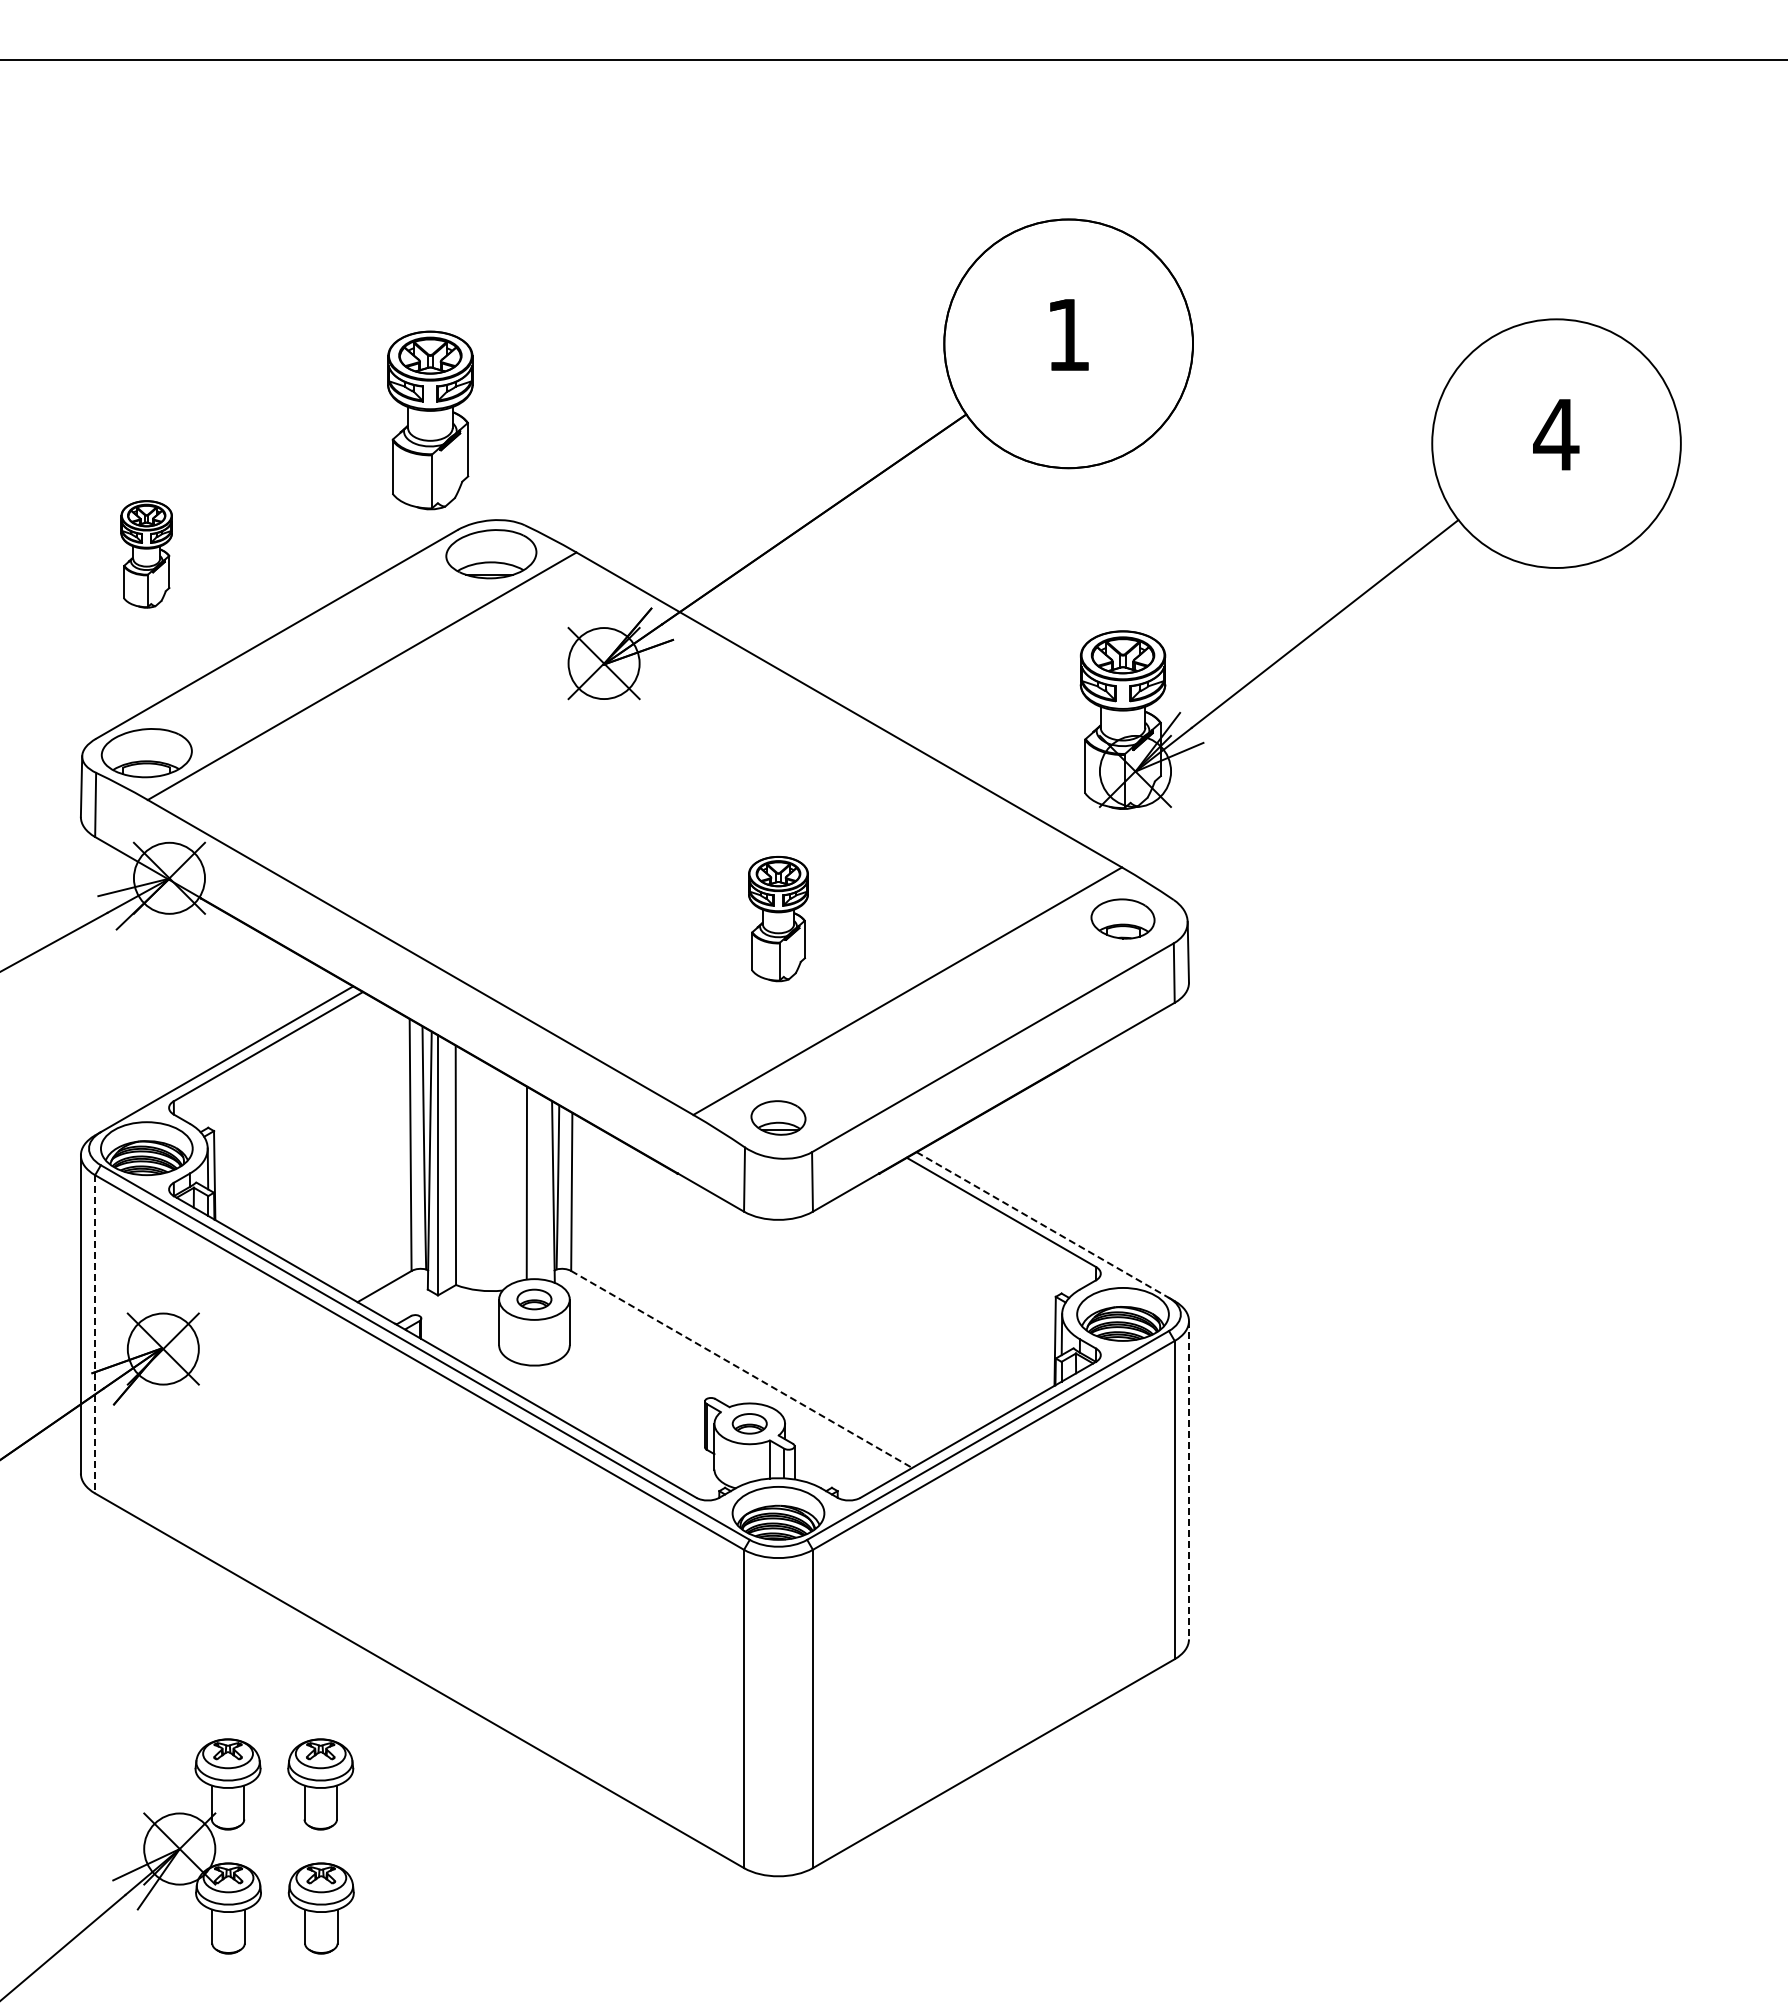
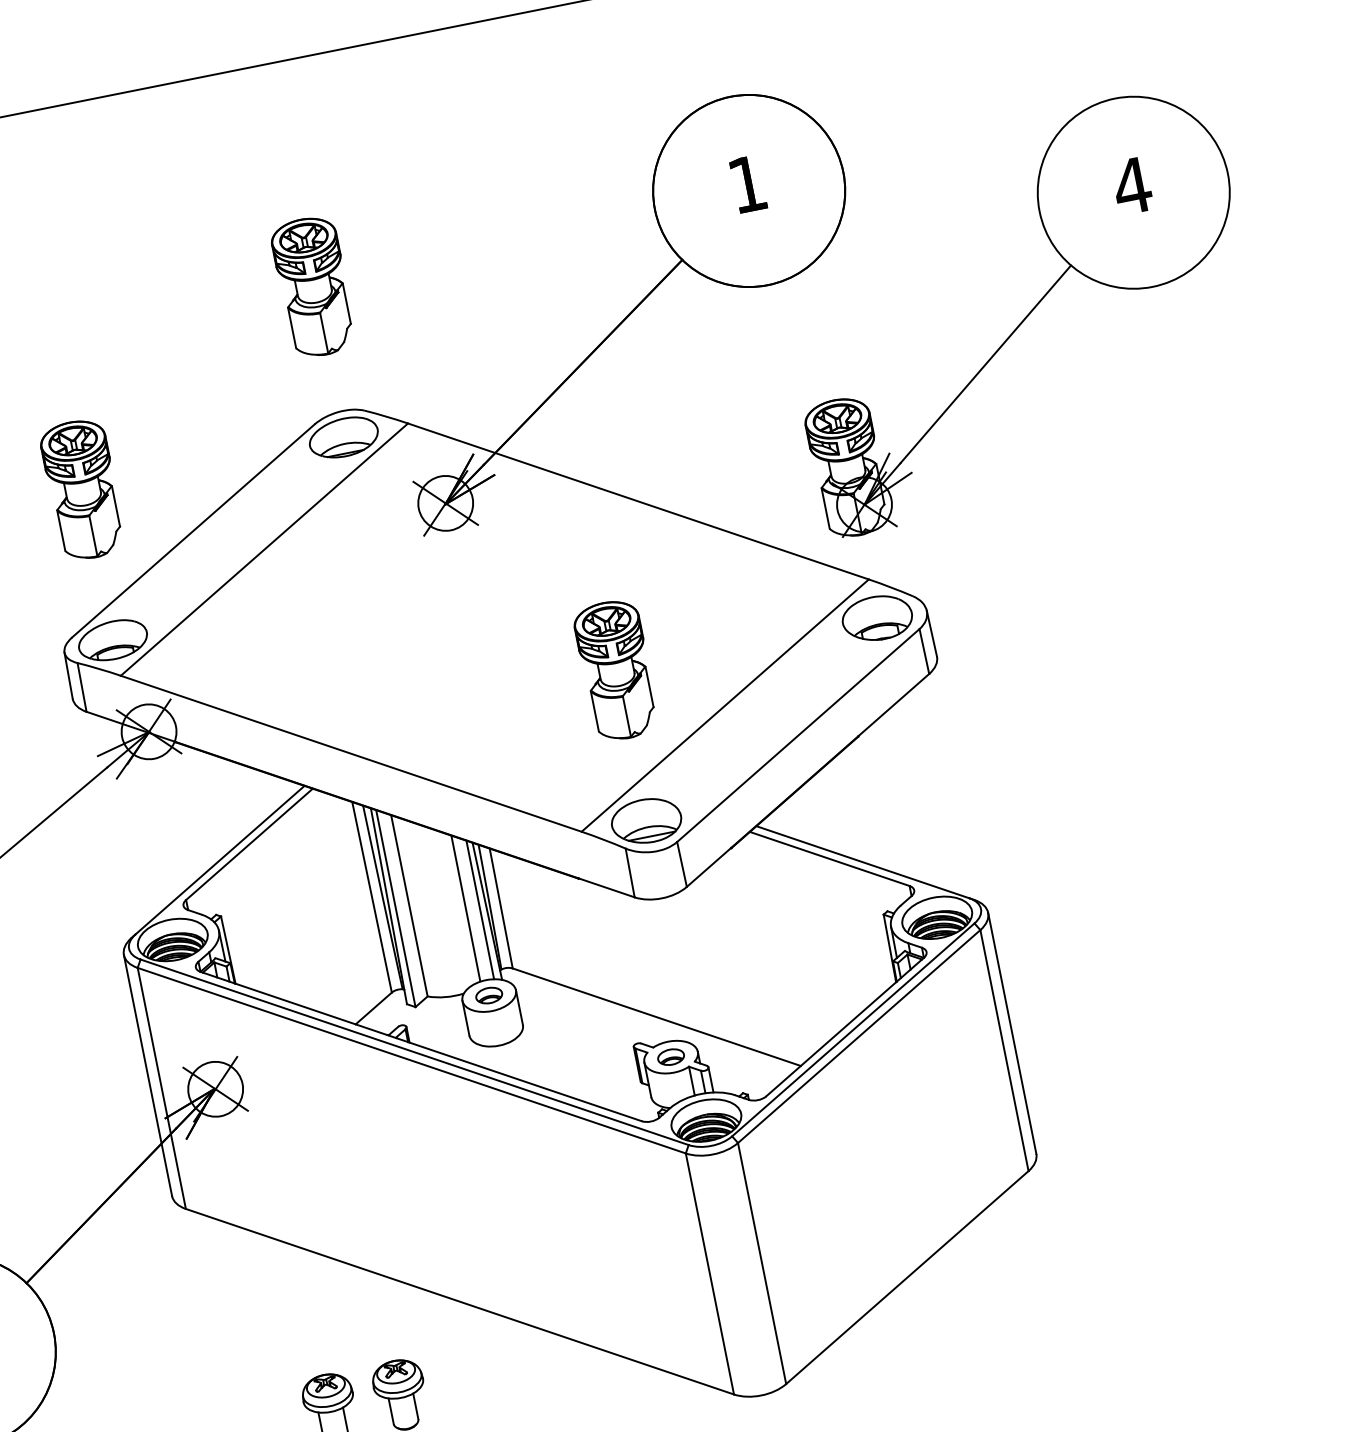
part: (430, 420) -> (313, 287), moved
part: (146, 554) -> (82, 490), size x1.67
part: (778, 918) -> (616, 670), size x1.43
part: (1122, 918) -> (876, 618), size x1.43
part: (778, 1117) -> (646, 820), size x1.67
line: (544, 1188) -> (480, 909), added
line: (1042, 1225) -> (862, 862), dashed -> solid
line: (95, 1334) -> (162, 1088), dashed -> solid
line: (741, 1369) -> (656, 1017), dashed -> solid
line: (1188, 1480) -> (1011, 1033), dashed -> solid

